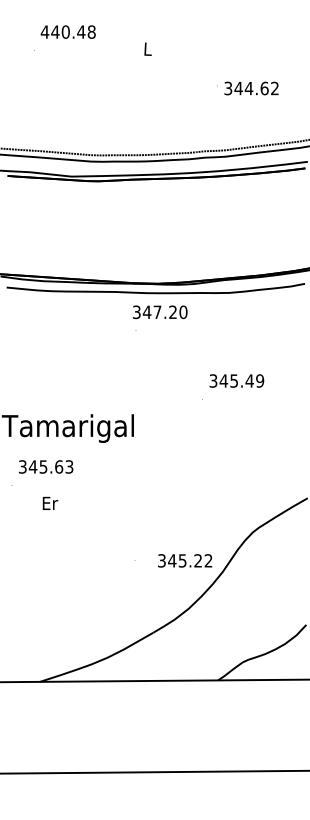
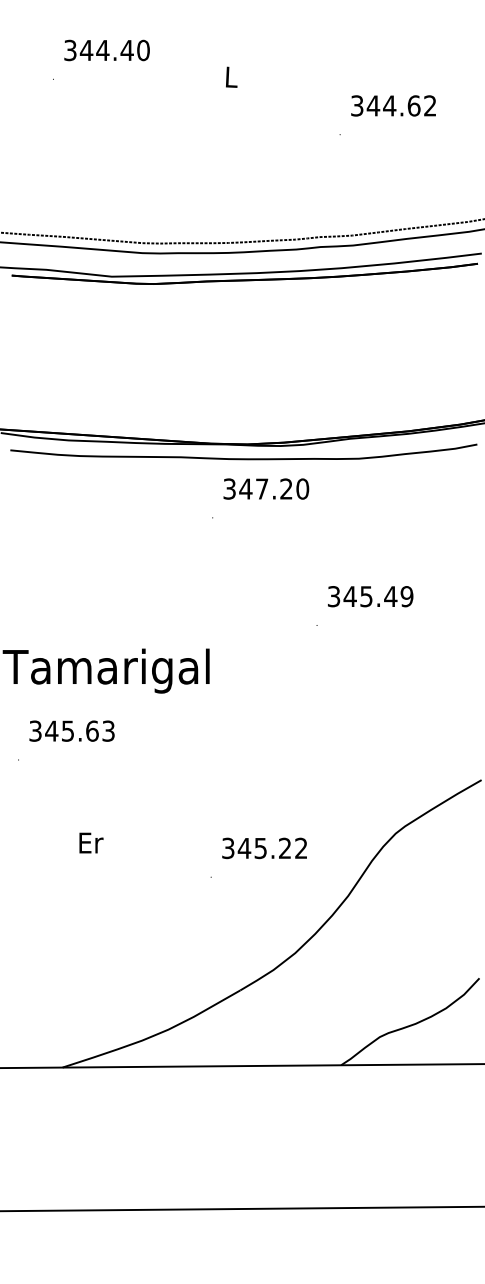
text: (67, 31) -> (105, 49), 440.48 -> 344.40
text: (251, 88) -> (393, 105), moved
text: (160, 312) -> (266, 489), moved
text: (50, 502) -> (91, 841), moved
text: (185, 560) -> (265, 847), moved

